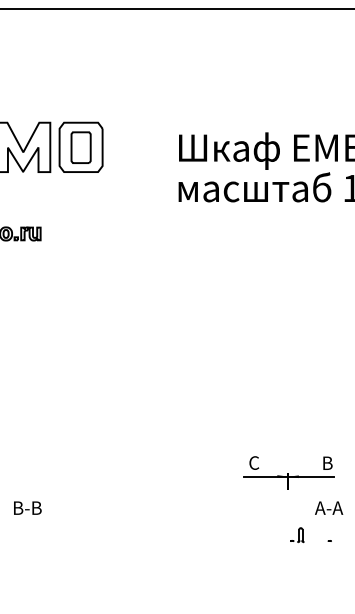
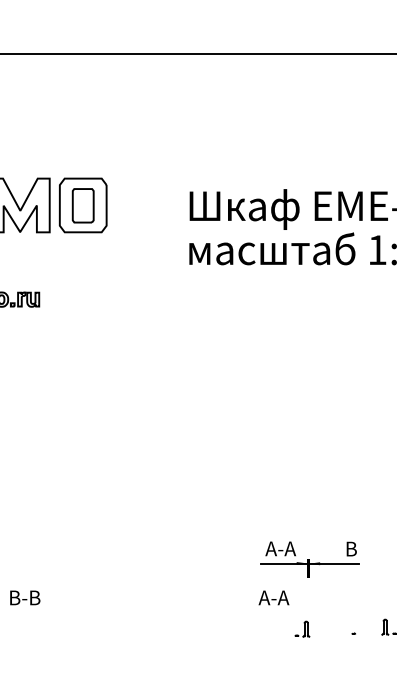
text: (262, 462) -> (280, 548), C -> A-A
text: (328, 507) -> (273, 597), moved
part: (297, 534) -> (302, 628), moved

